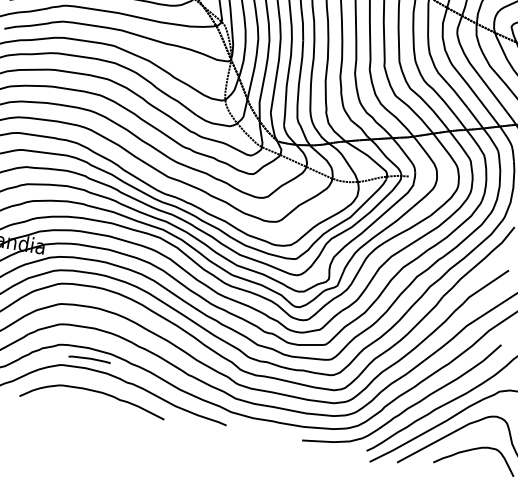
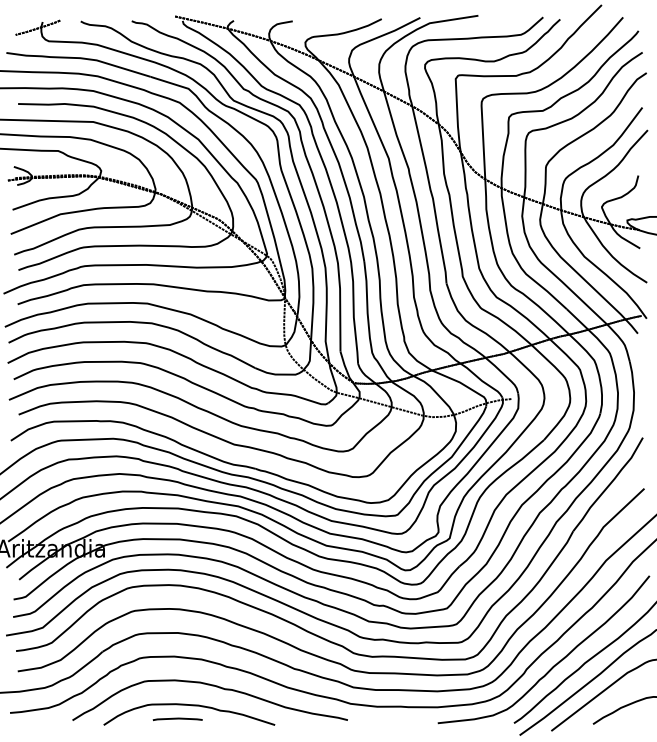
line: (89, 358) -> (177, 718), moved

